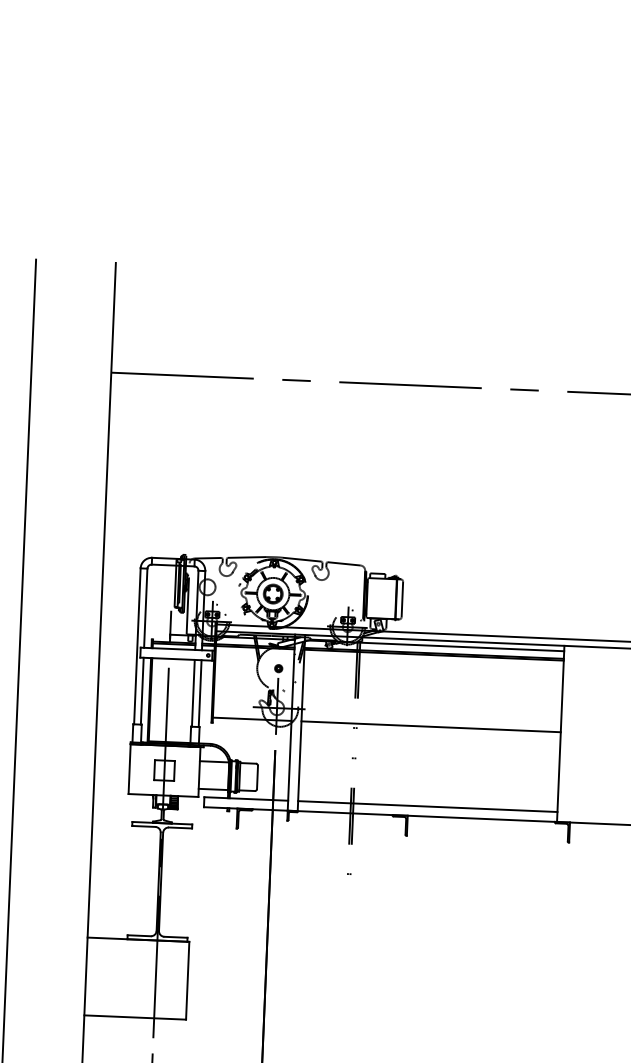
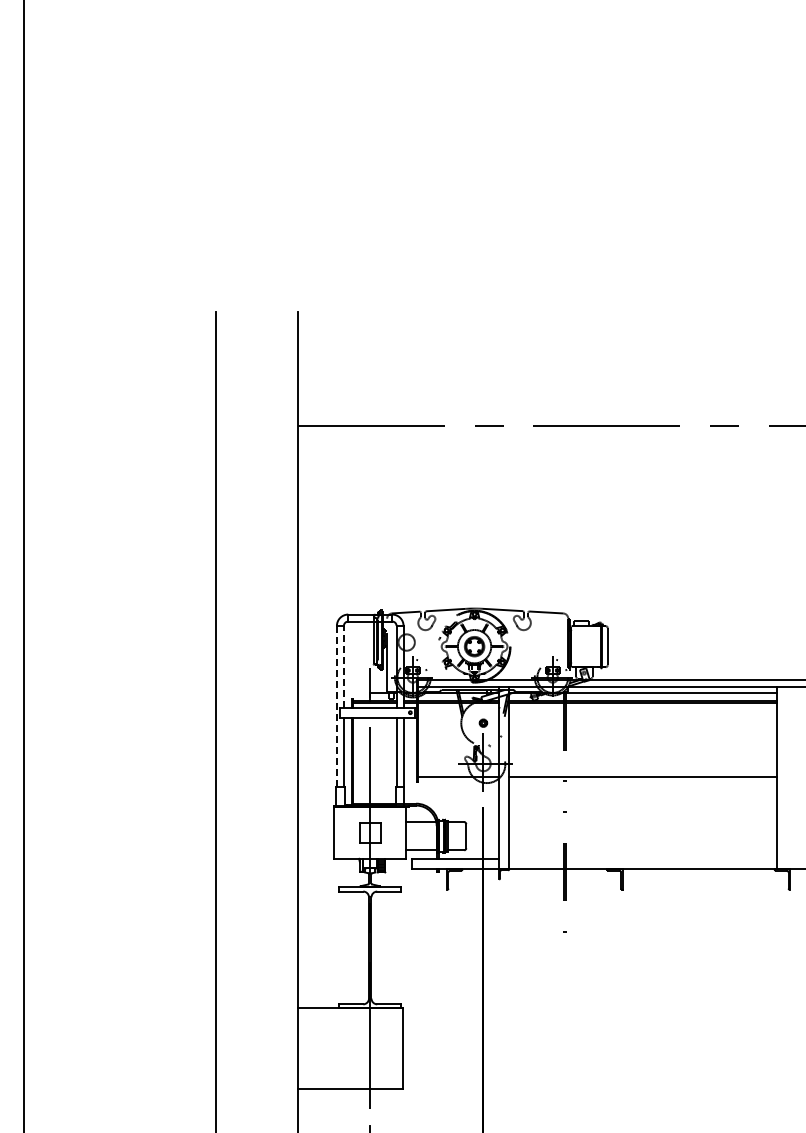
line: (145, 607) -> (343, 666), solid -> dashed
line: (137, 645) -> (336, 705), solid -> dashed
line: (427, 806) -> (642, 858), removed

